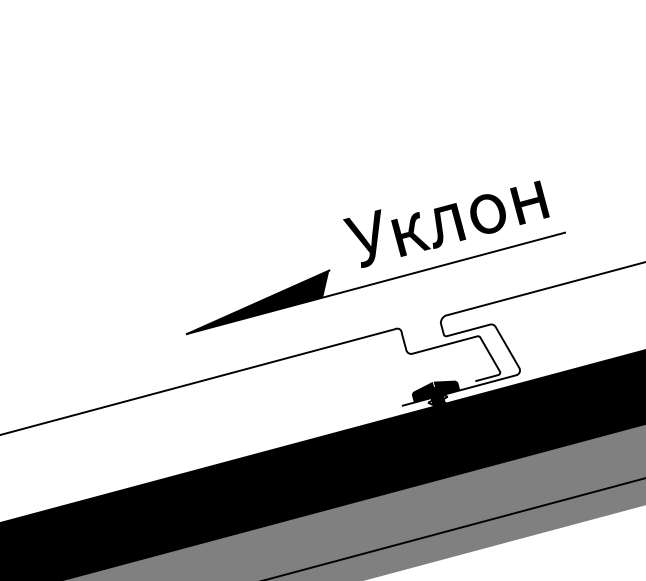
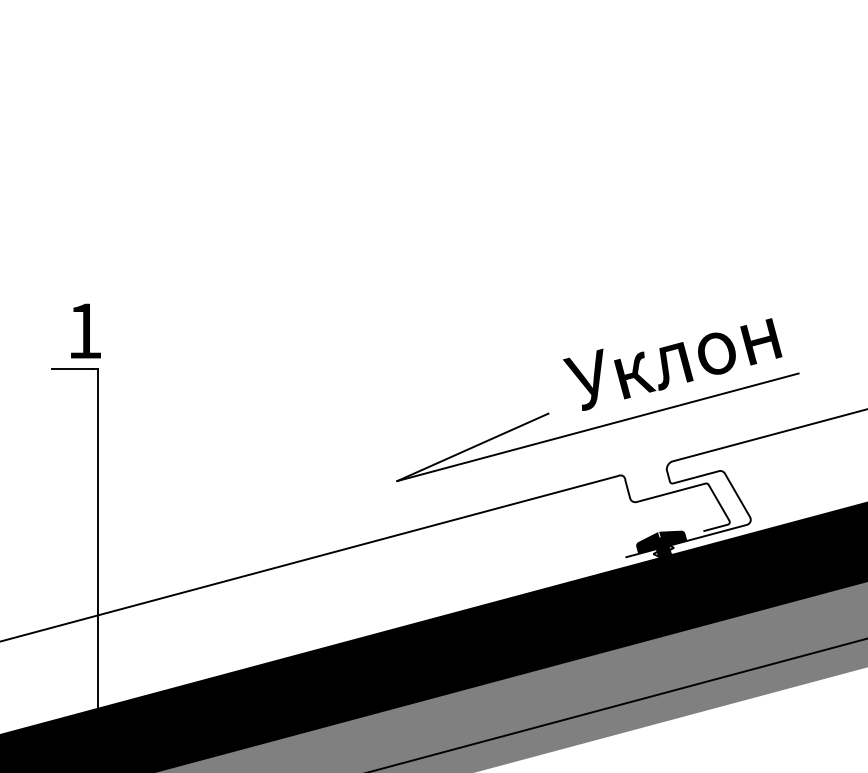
fill: (257, 302) -> (472, 447), removed

